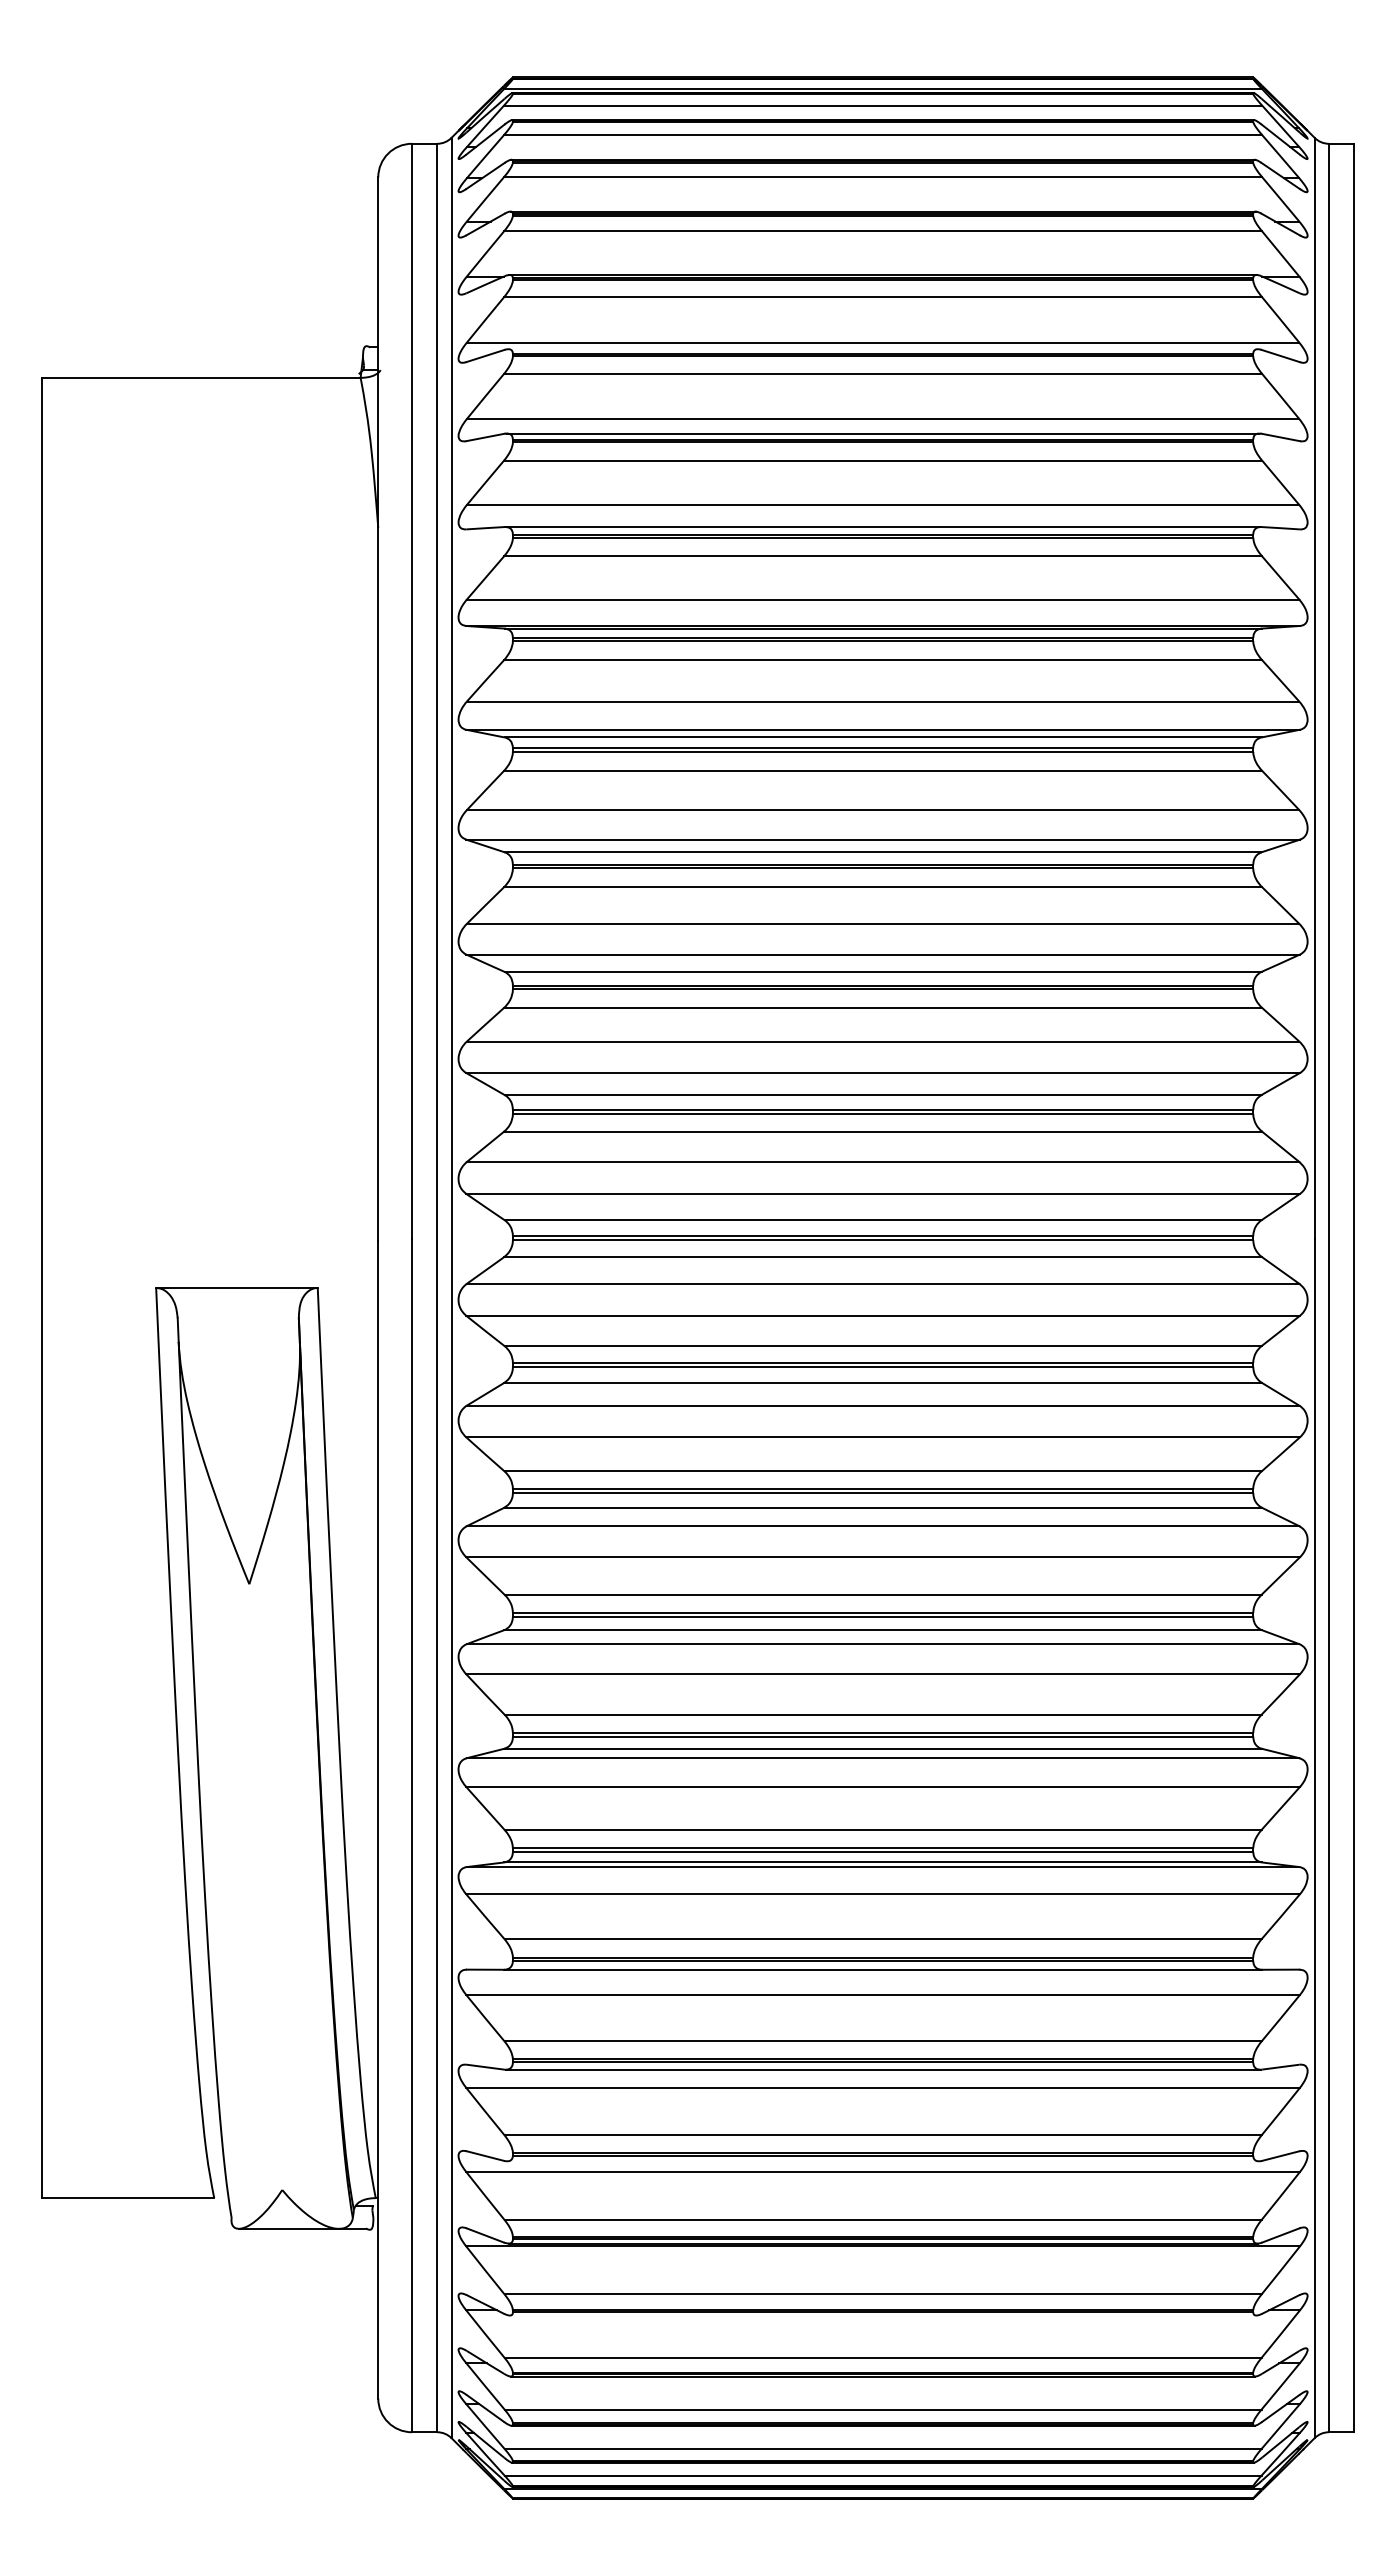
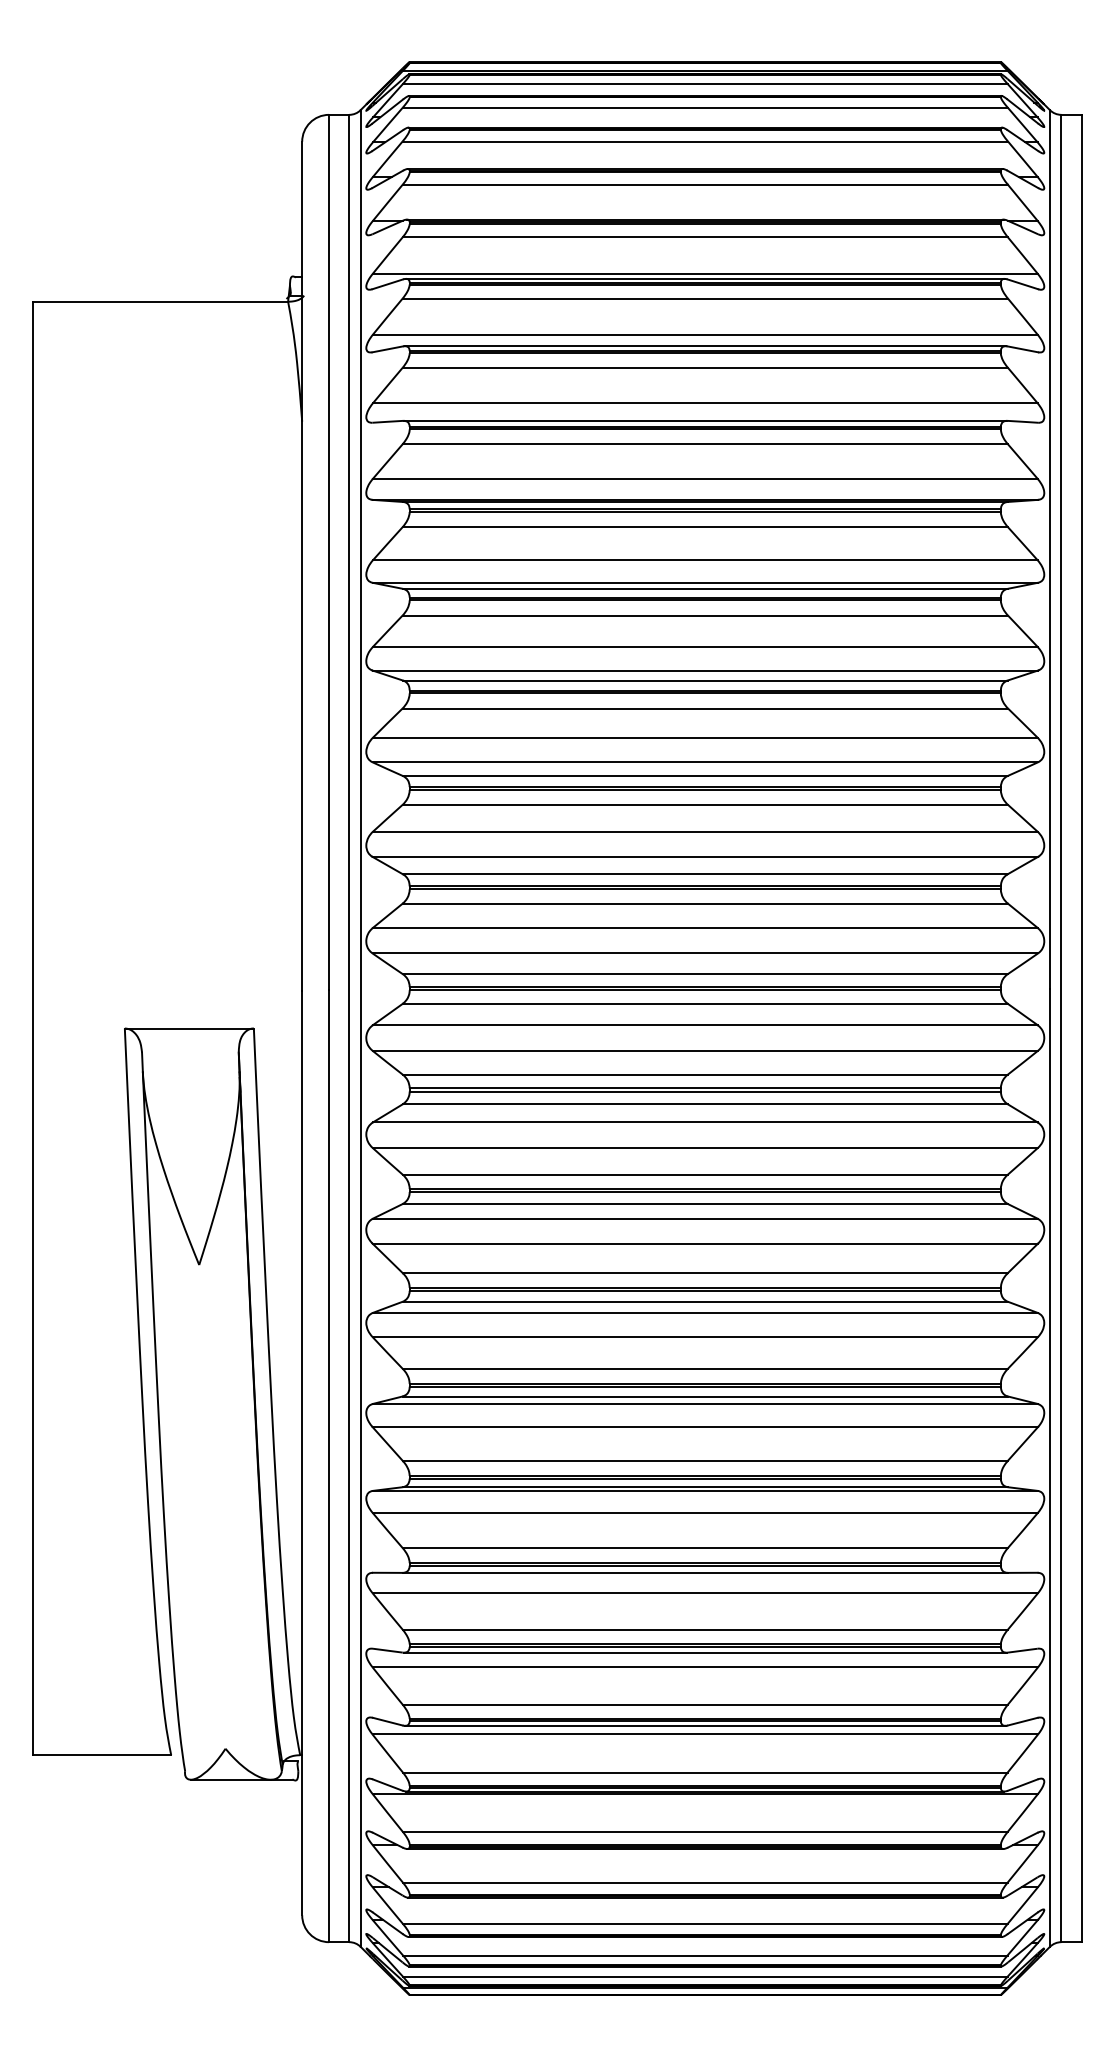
line: (882, 349) -> (704, 279), added
line: (883, 2161) -> (705, 1725), added
line: (882, 2315) -> (704, 1848), added

